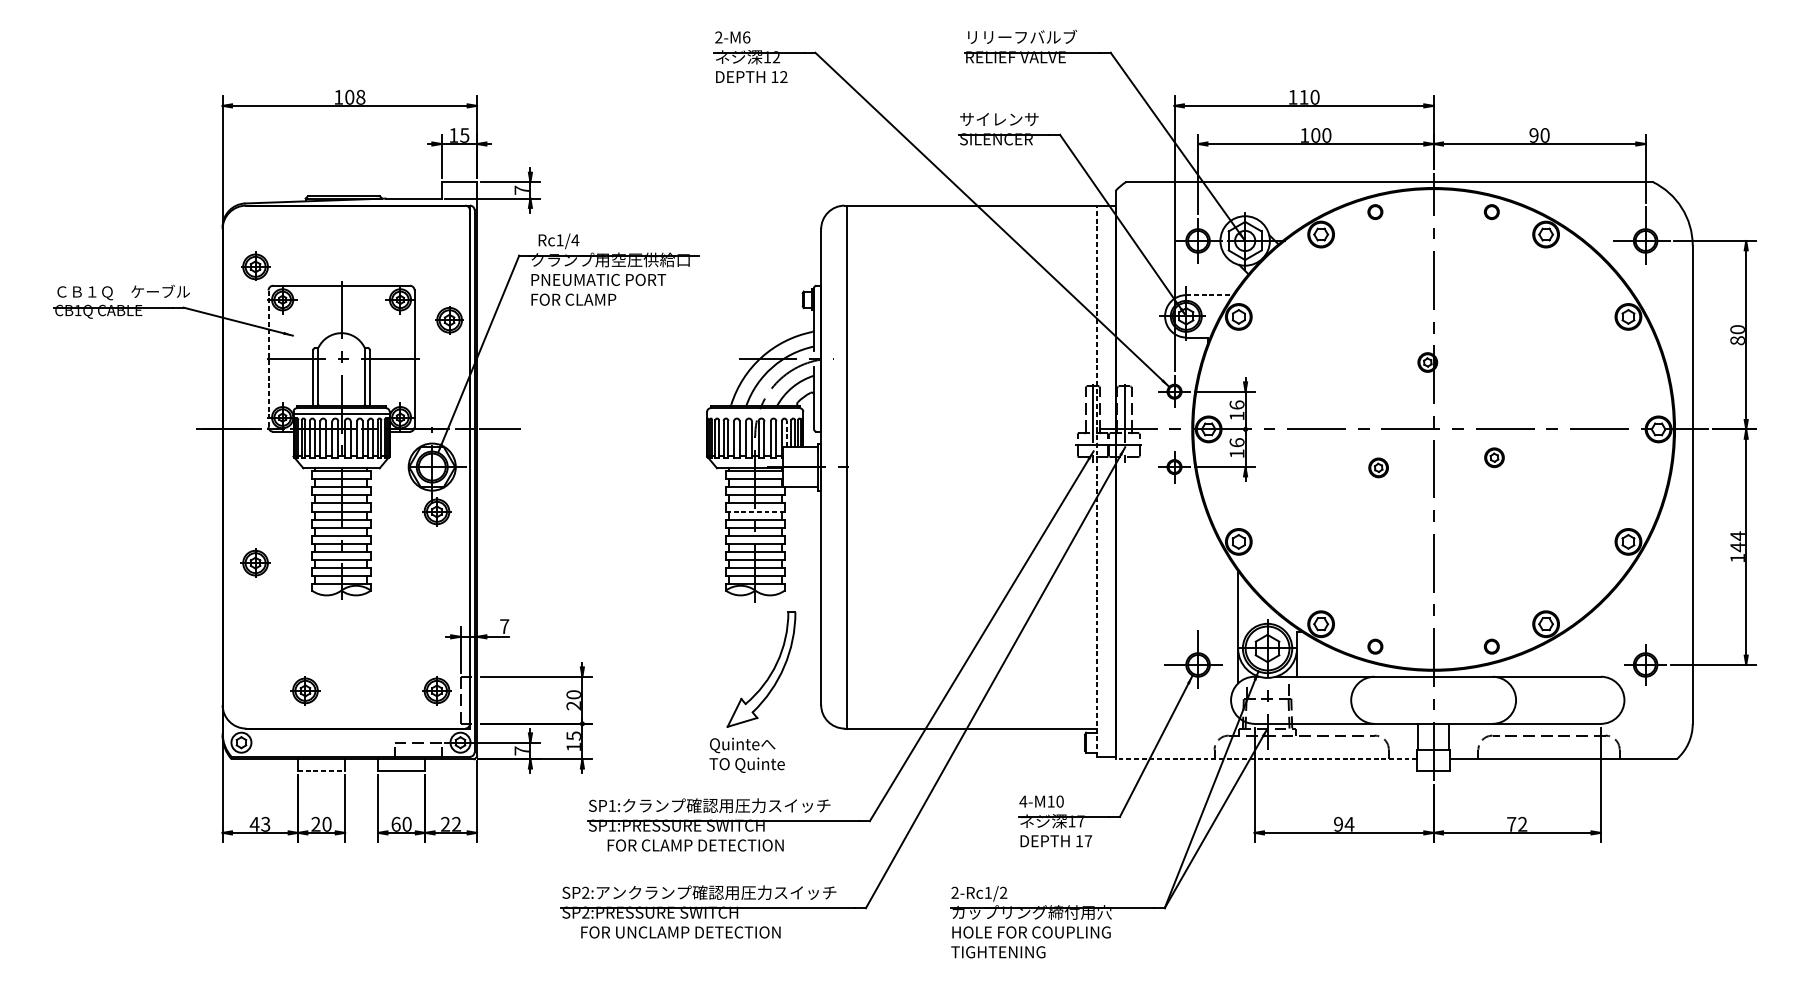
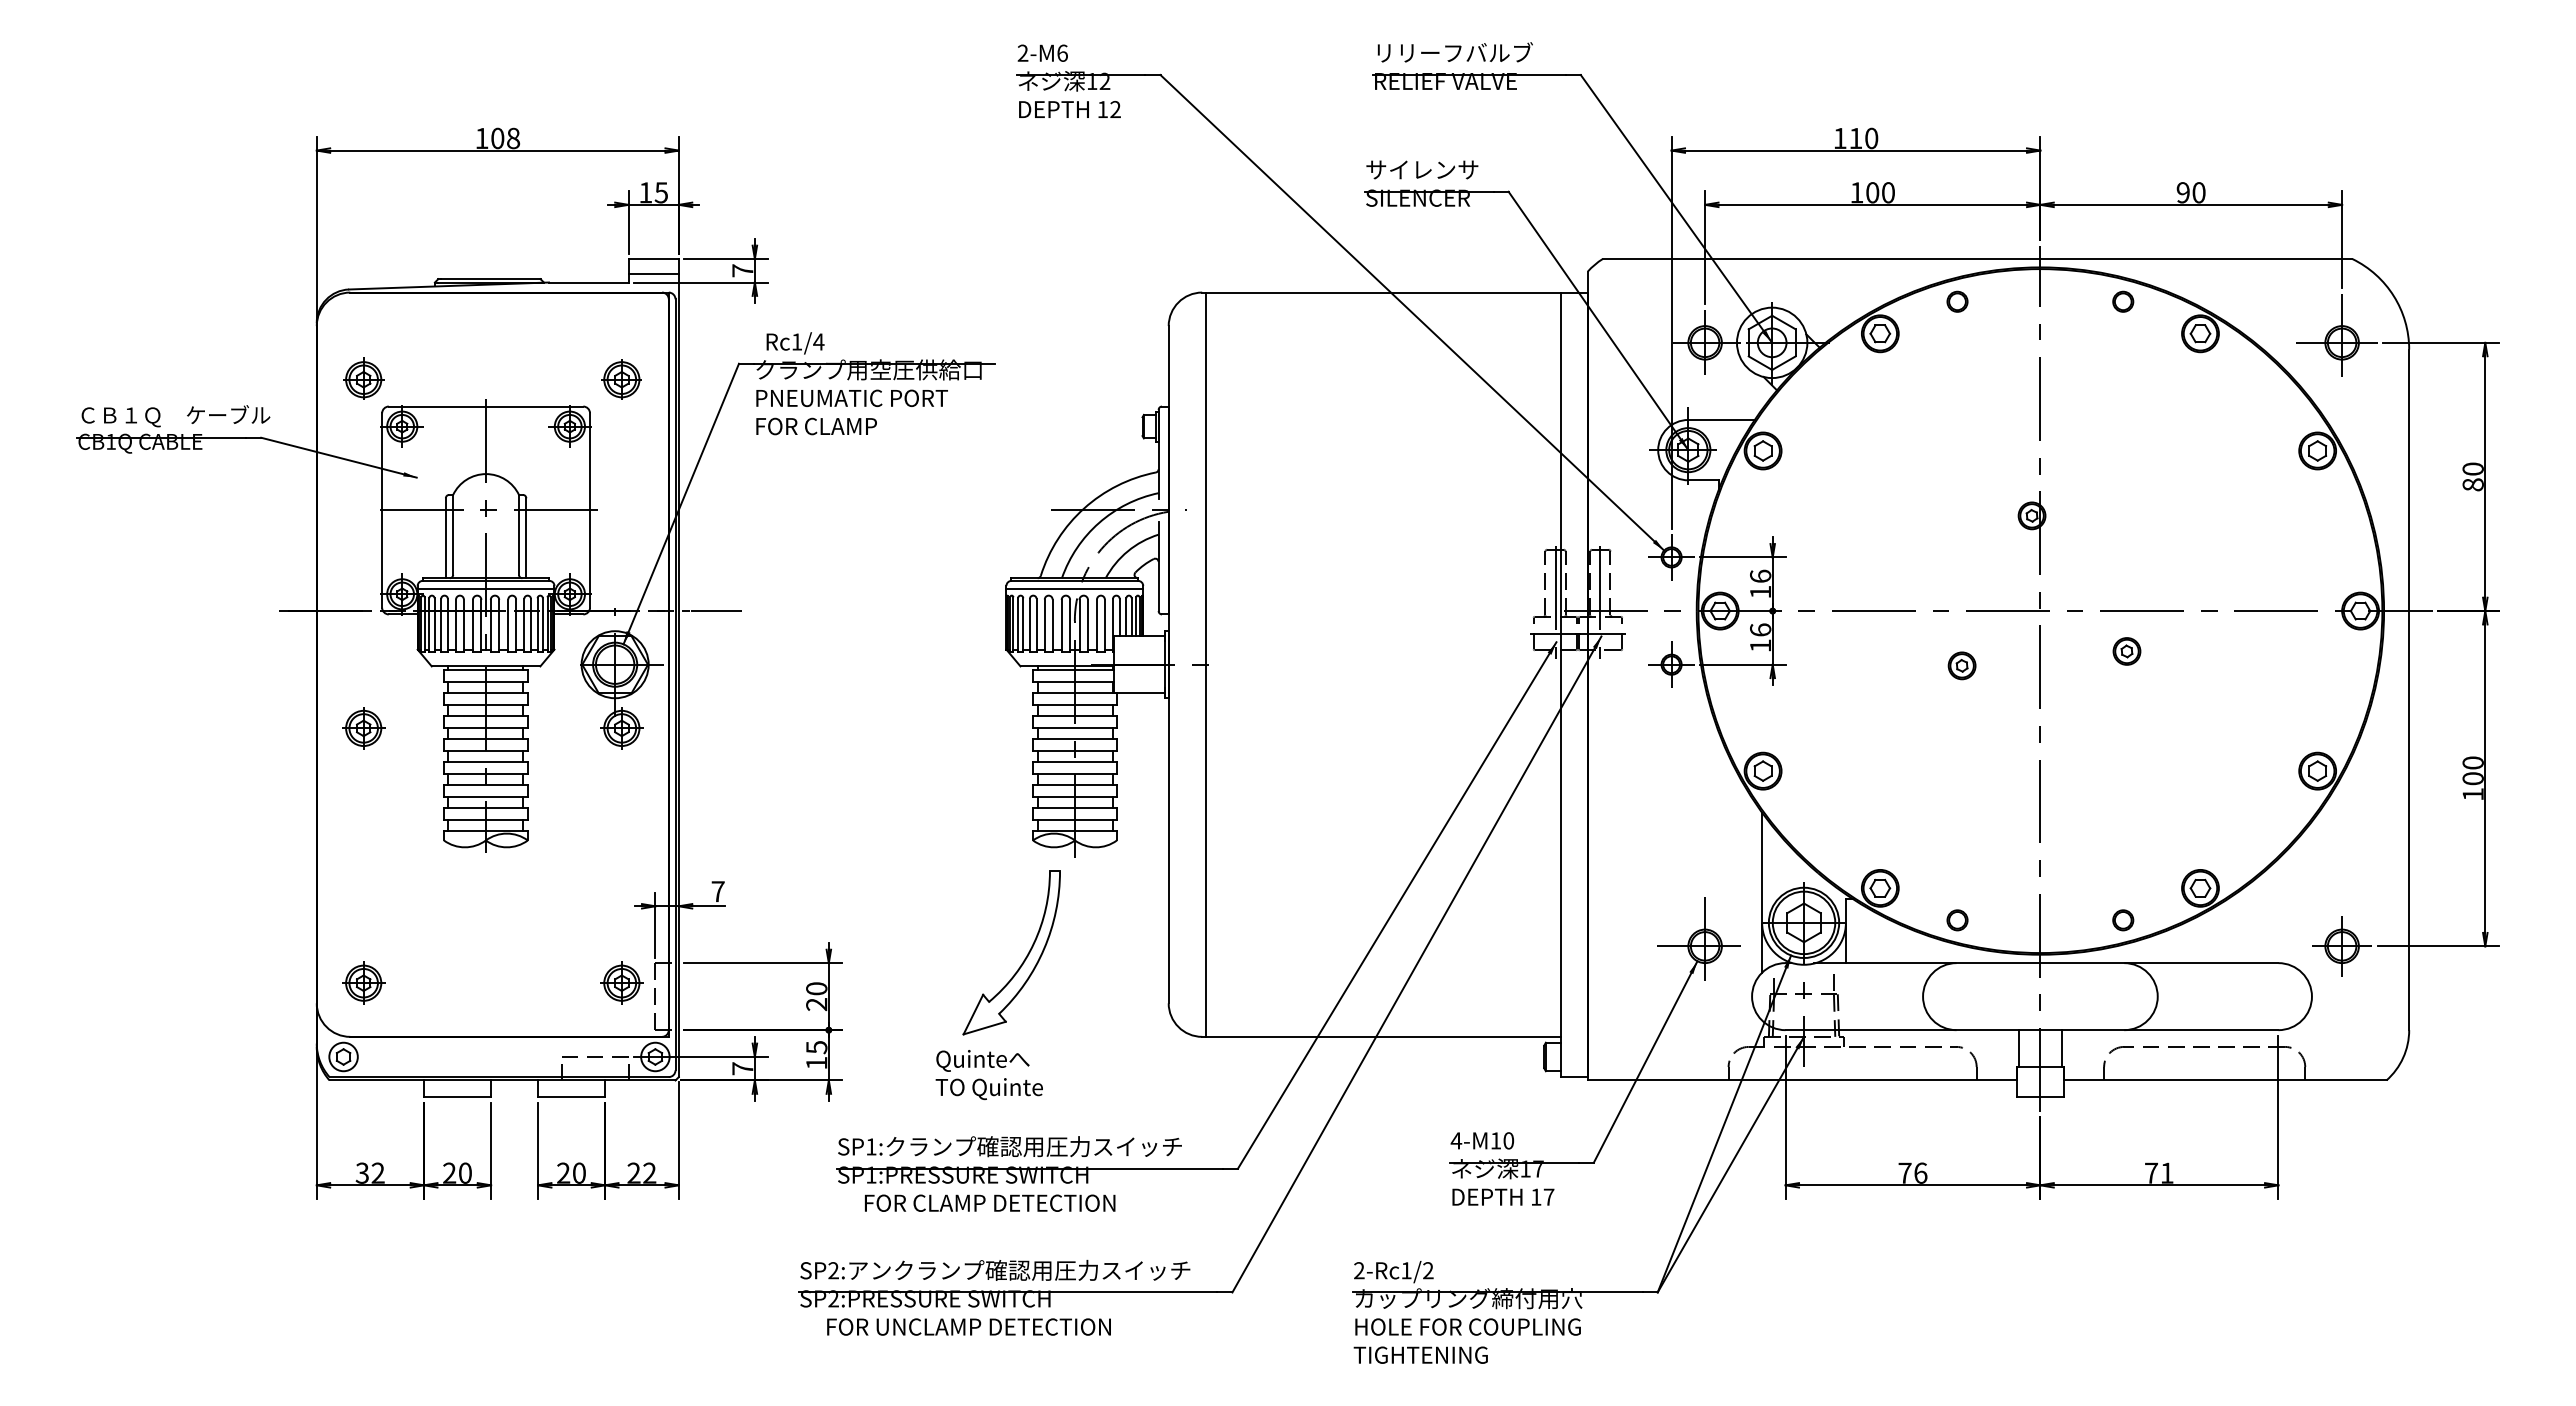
line: (459, 192) -> (653, 273), added
line: (1210, 294) -> (1722, 419), dashed -> solid
part: (449, 320) -> (621, 379), moved
line: (268, 358) -> (382, 510), dashed -> solid
line: (754, 413) -> (1074, 588), added
line: (786, 433) -> (1119, 617), dashed -> solid
line: (1096, 481) -> (1560, 684), dashed -> solid
line: (755, 511) -> (1075, 727), dashed -> solid
text: (1737, 541) -> (2472, 770), 144 -> 100
part: (255, 563) -> (363, 728), moved
part: (770, 673) -> (1024, 958), moved
part: (305, 690) -> (363, 982), moved
text: (746, 755) -> (988, 1075), moved
line: (1266, 759) -> (1802, 1080), dashed -> solid
line: (321, 771) -> (457, 1097), dashed -> solid
text: (259, 823) -> (369, 1172), 43 -> 32
text: (395, 823) -> (563, 1172), 60 -> 20
text: (1343, 823) -> (1912, 1172), 94 -> 76
text: (1522, 823) -> (2166, 1172), 72 -> 71

